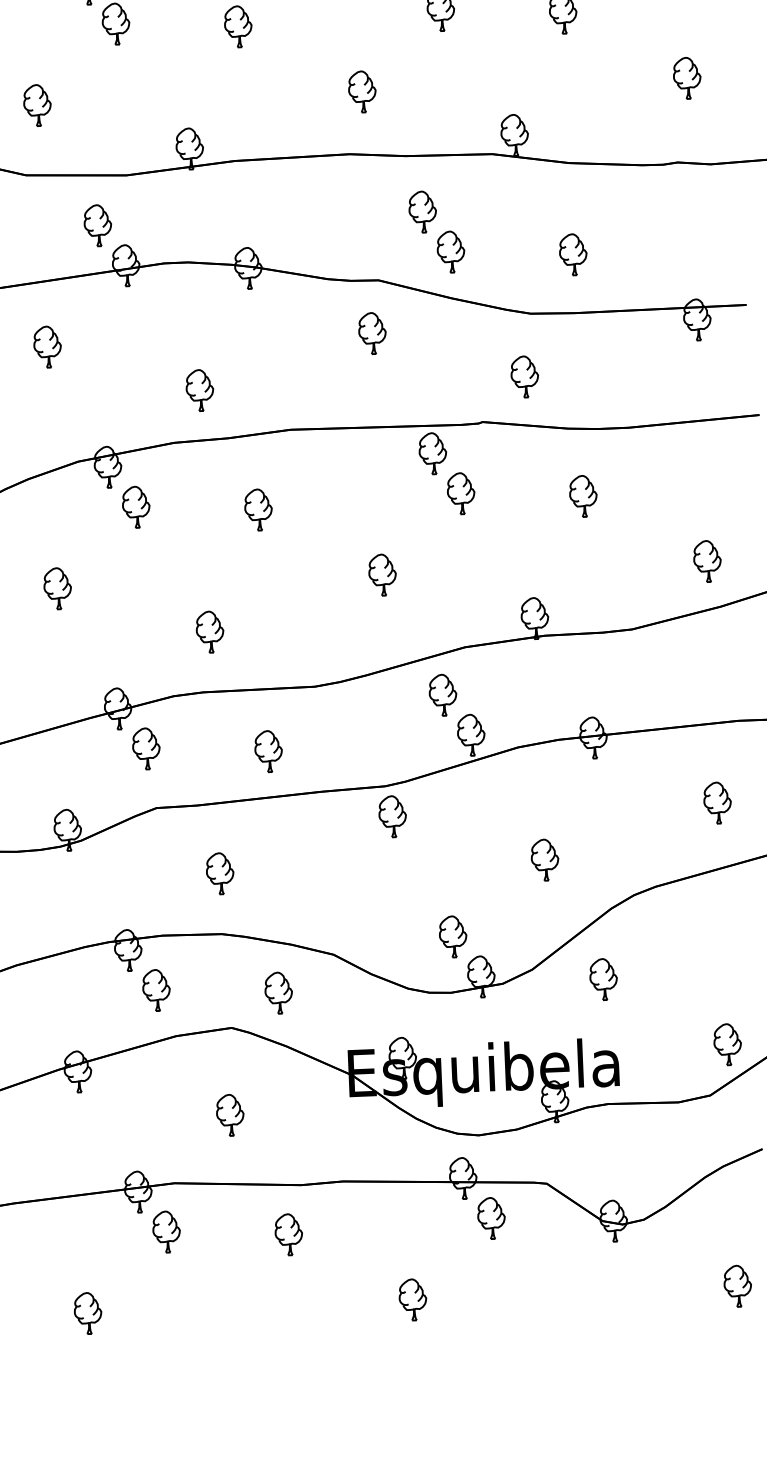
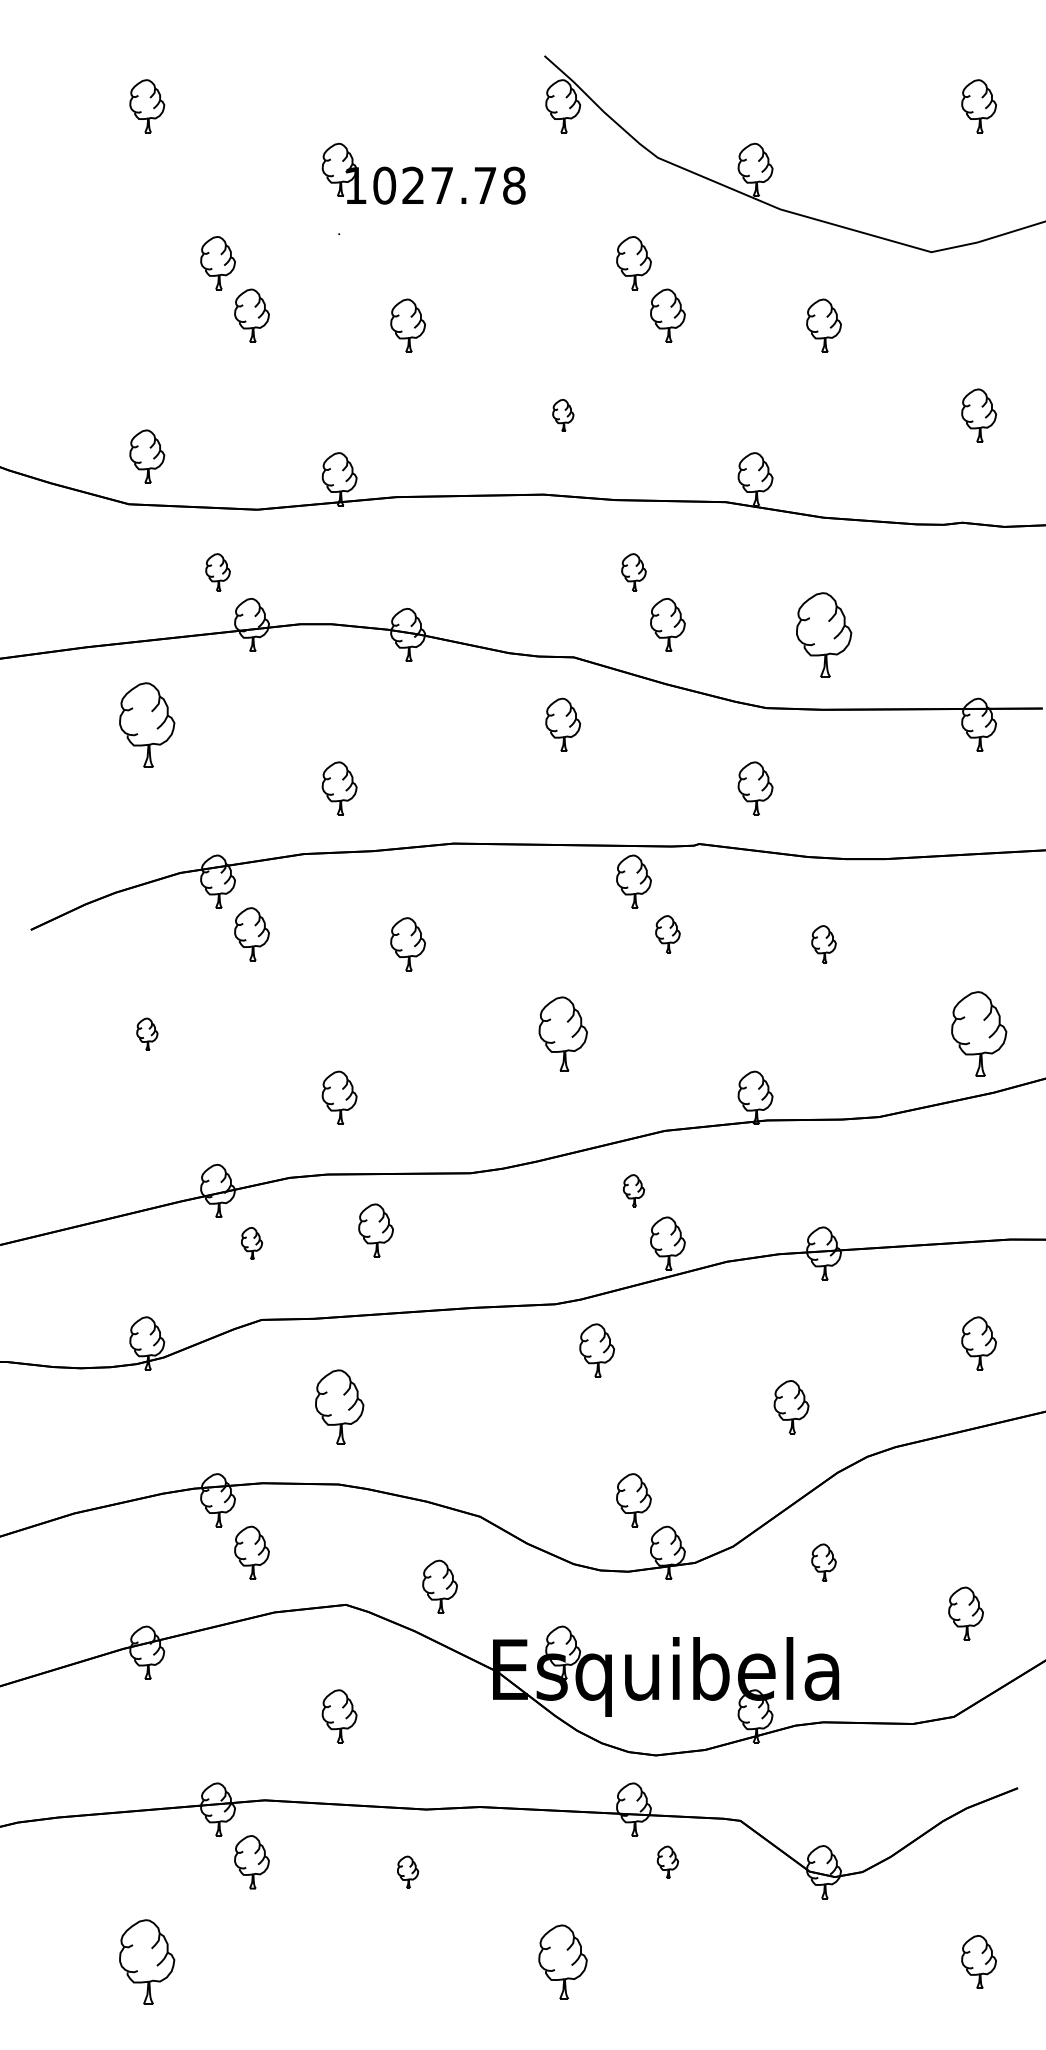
part: (362, 91) -> (563, 415), size x0.6
part: (37, 105) -> (147, 456), moved
part: (422, 212) -> (633, 572), size x0.7
part: (97, 225) -> (217, 572), size x0.7
part: (572, 254) -> (823, 634), size x1.6
part: (47, 346) -> (147, 724), size x1.6
part: (460, 493) -> (667, 934), size x0.7
part: (583, 496) -> (823, 944), size x0.7
part: (707, 561) -> (978, 1034), size x1.6
part: (382, 575) -> (562, 1034), size x1.4
part: (57, 588) -> (147, 1034), size x0.6
part: (442, 694) -> (633, 1190), size x0.6
part: (146, 748) -> (251, 1243), size x0.6
part: (268, 751) -> (375, 1230), moved
part: (393, 816) -> (597, 1350), moved
part: (545, 860) -> (791, 1407), moved
part: (220, 873) -> (339, 1407), size x1.4
part: (603, 979) -> (823, 1562), size x0.7
part: (278, 992) -> (439, 1586), moved
part: (727, 1044) -> (965, 1613), moved
part: (491, 1218) -> (667, 1862), size x0.6
part: (288, 1234) -> (407, 1872), size x0.6
part: (413, 1299) -> (563, 1961), size x1.4
part: (88, 1312) -> (147, 1961), size x1.6

